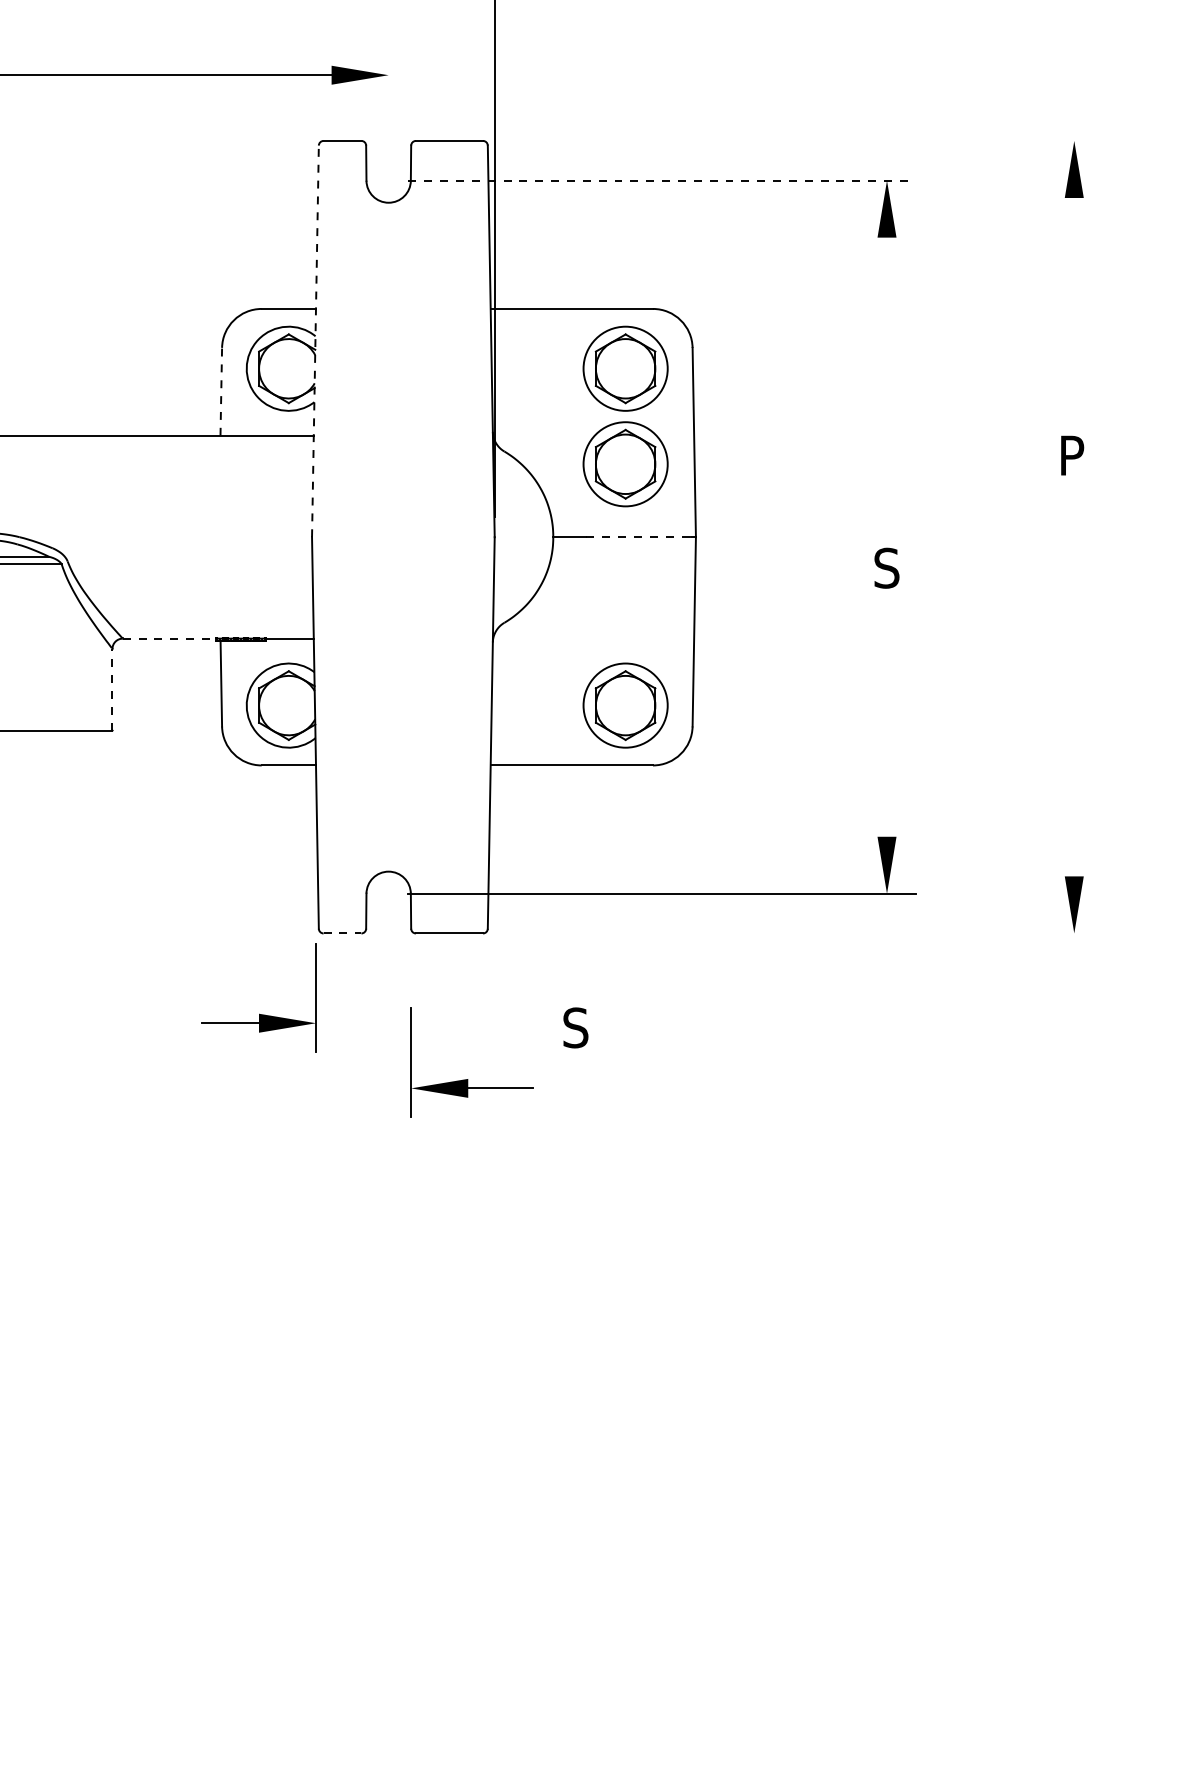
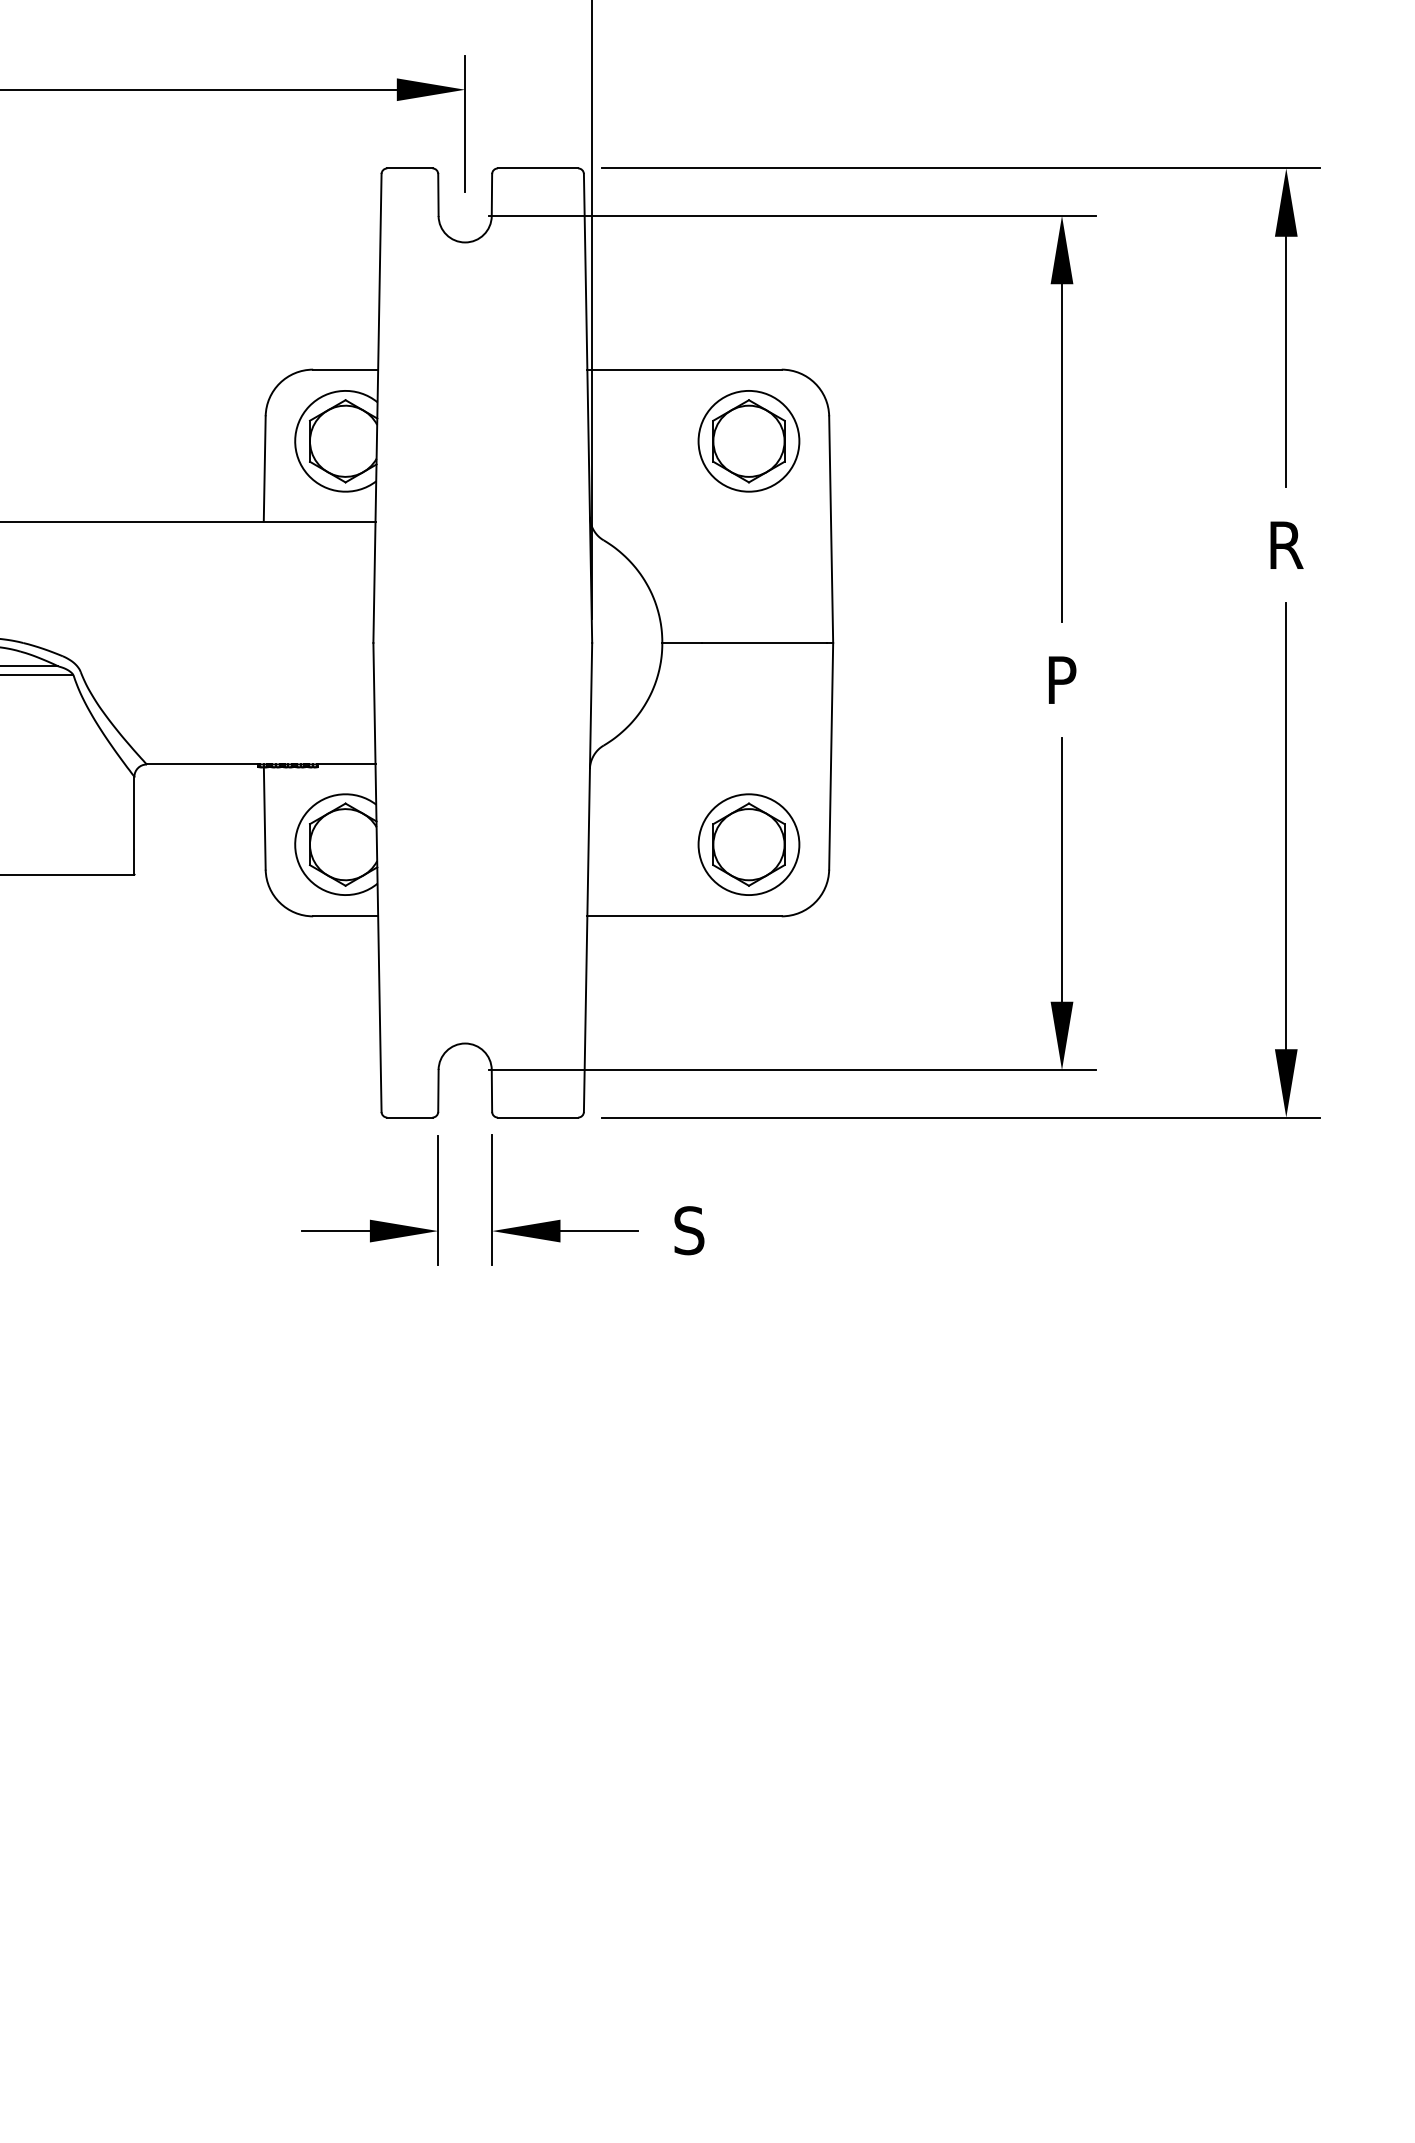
line: (388, 103) -> (465, 123), added
line: (802, 140) -> (960, 168), added
line: (661, 180) -> (792, 215), dashed -> solid
line: (1074, 302) -> (1286, 361), added
line: (315, 341) -> (377, 408), dashed -> solid
line: (887, 378) -> (1062, 453), added
line: (221, 391) -> (264, 468), dashed -> solid
text: (1076, 455) -> (1289, 545), P -> R
part: (625, 464) -> (748, 555), removed
line: (638, 537) -> (764, 643), dashed -> solid
text: (886, 567) -> (1061, 679), S -> P
line: (169, 638) -> (202, 764), dashed -> solid
line: (112, 689) -> (134, 825), dashed -> solid
line: (1074, 690) -> (1286, 826), added
line: (887, 726) -> (1062, 869), added
line: (342, 933) -> (409, 1117), dashed -> solid
line: (802, 933) -> (960, 1117), added
part: (259, 1013) -> (370, 1219), moved
part: (468, 1078) -> (560, 1219), moved

